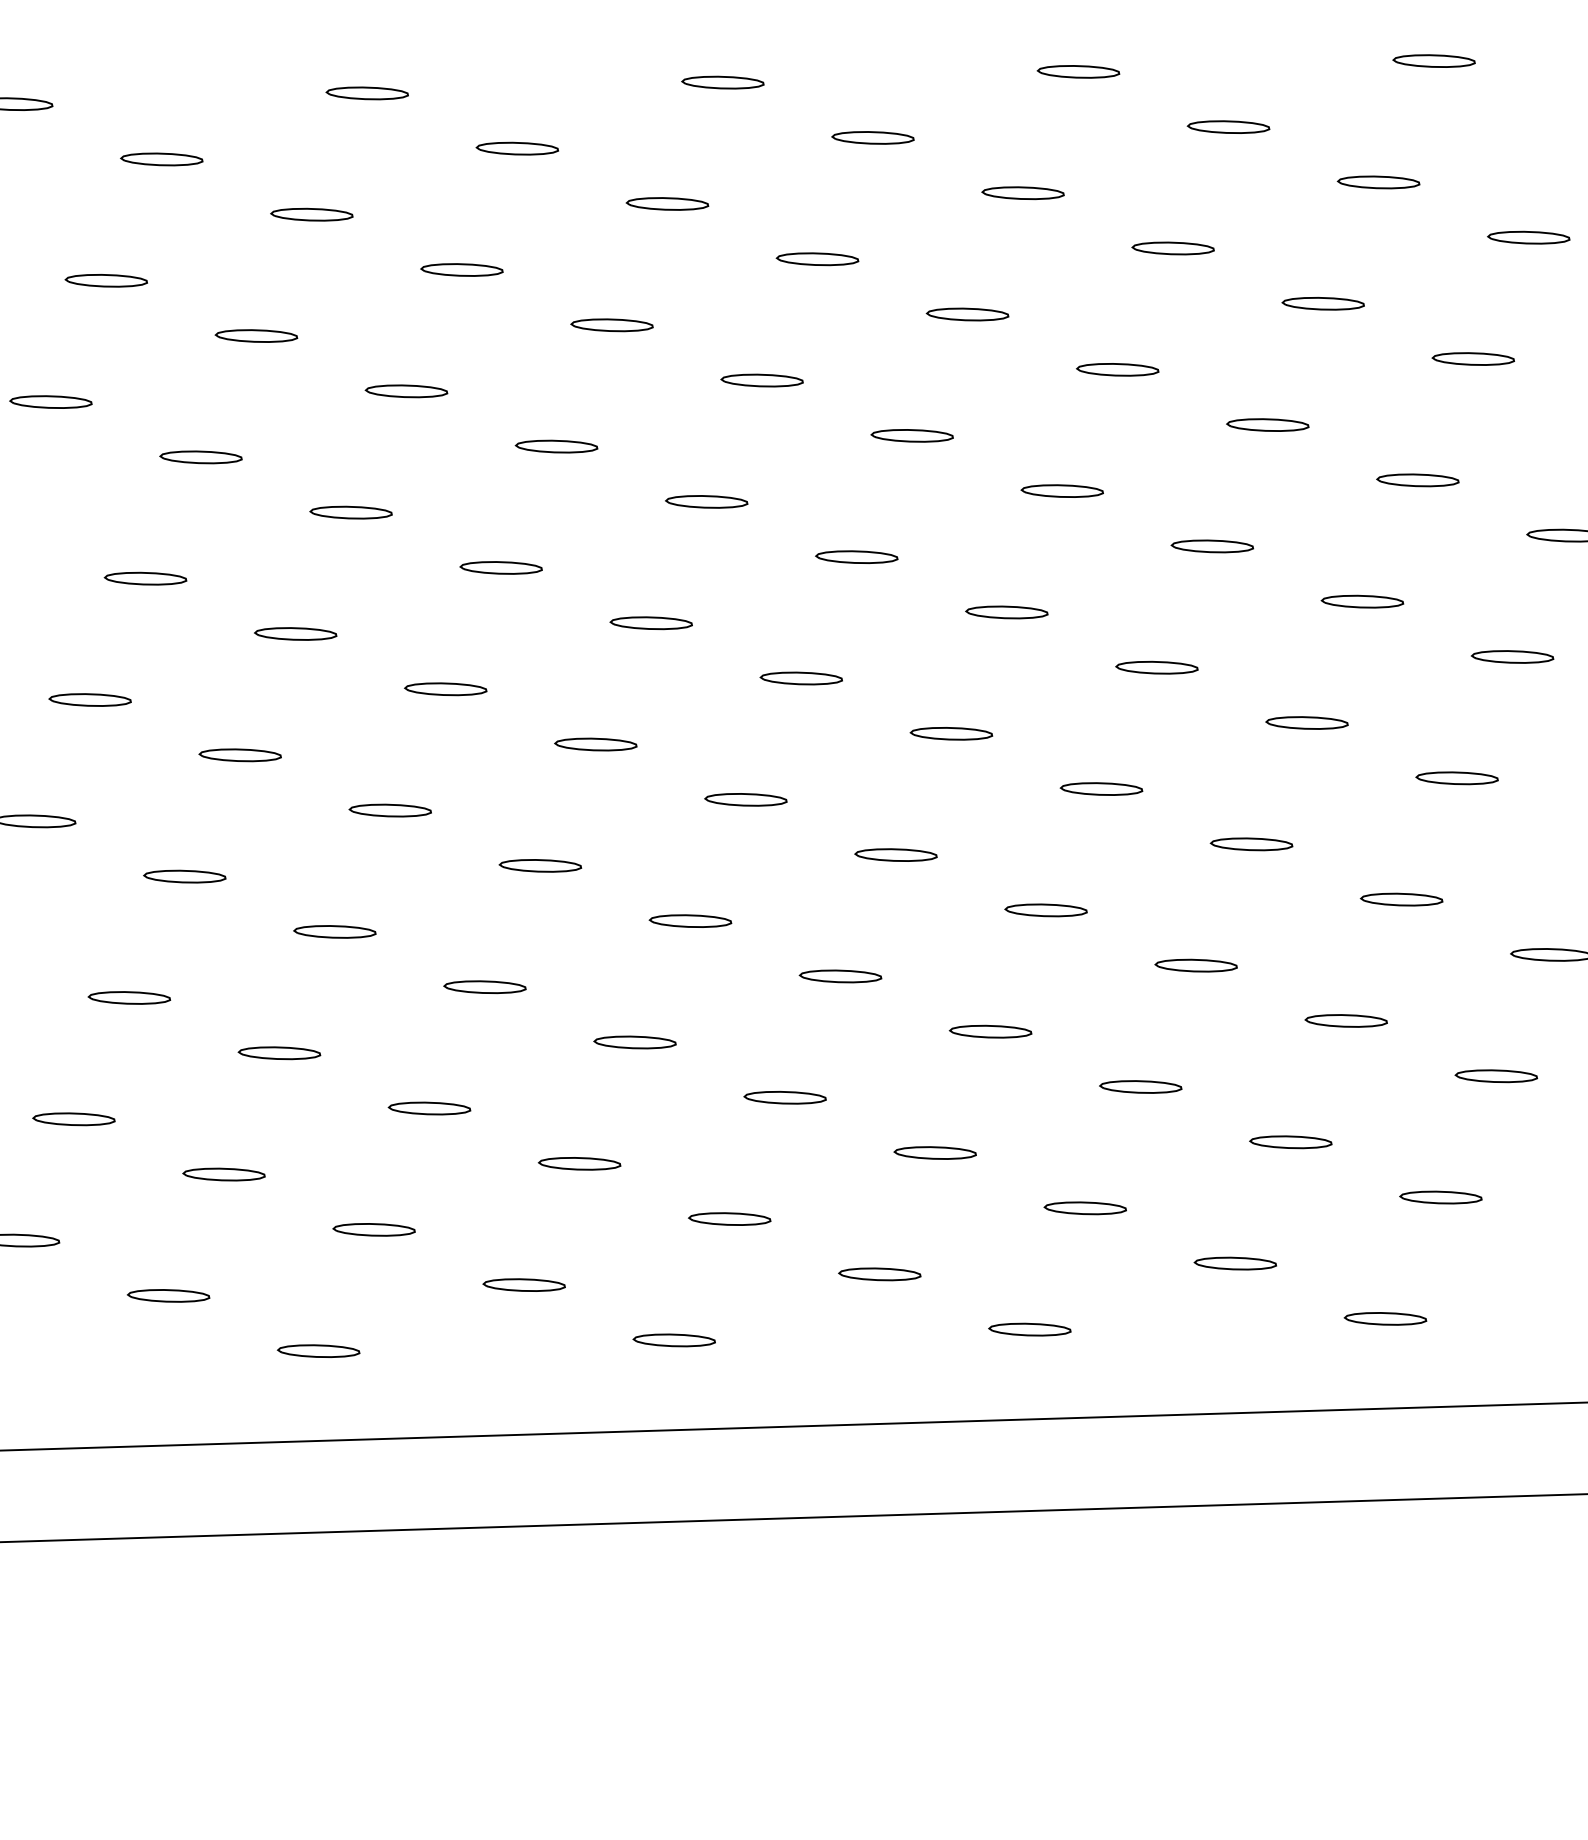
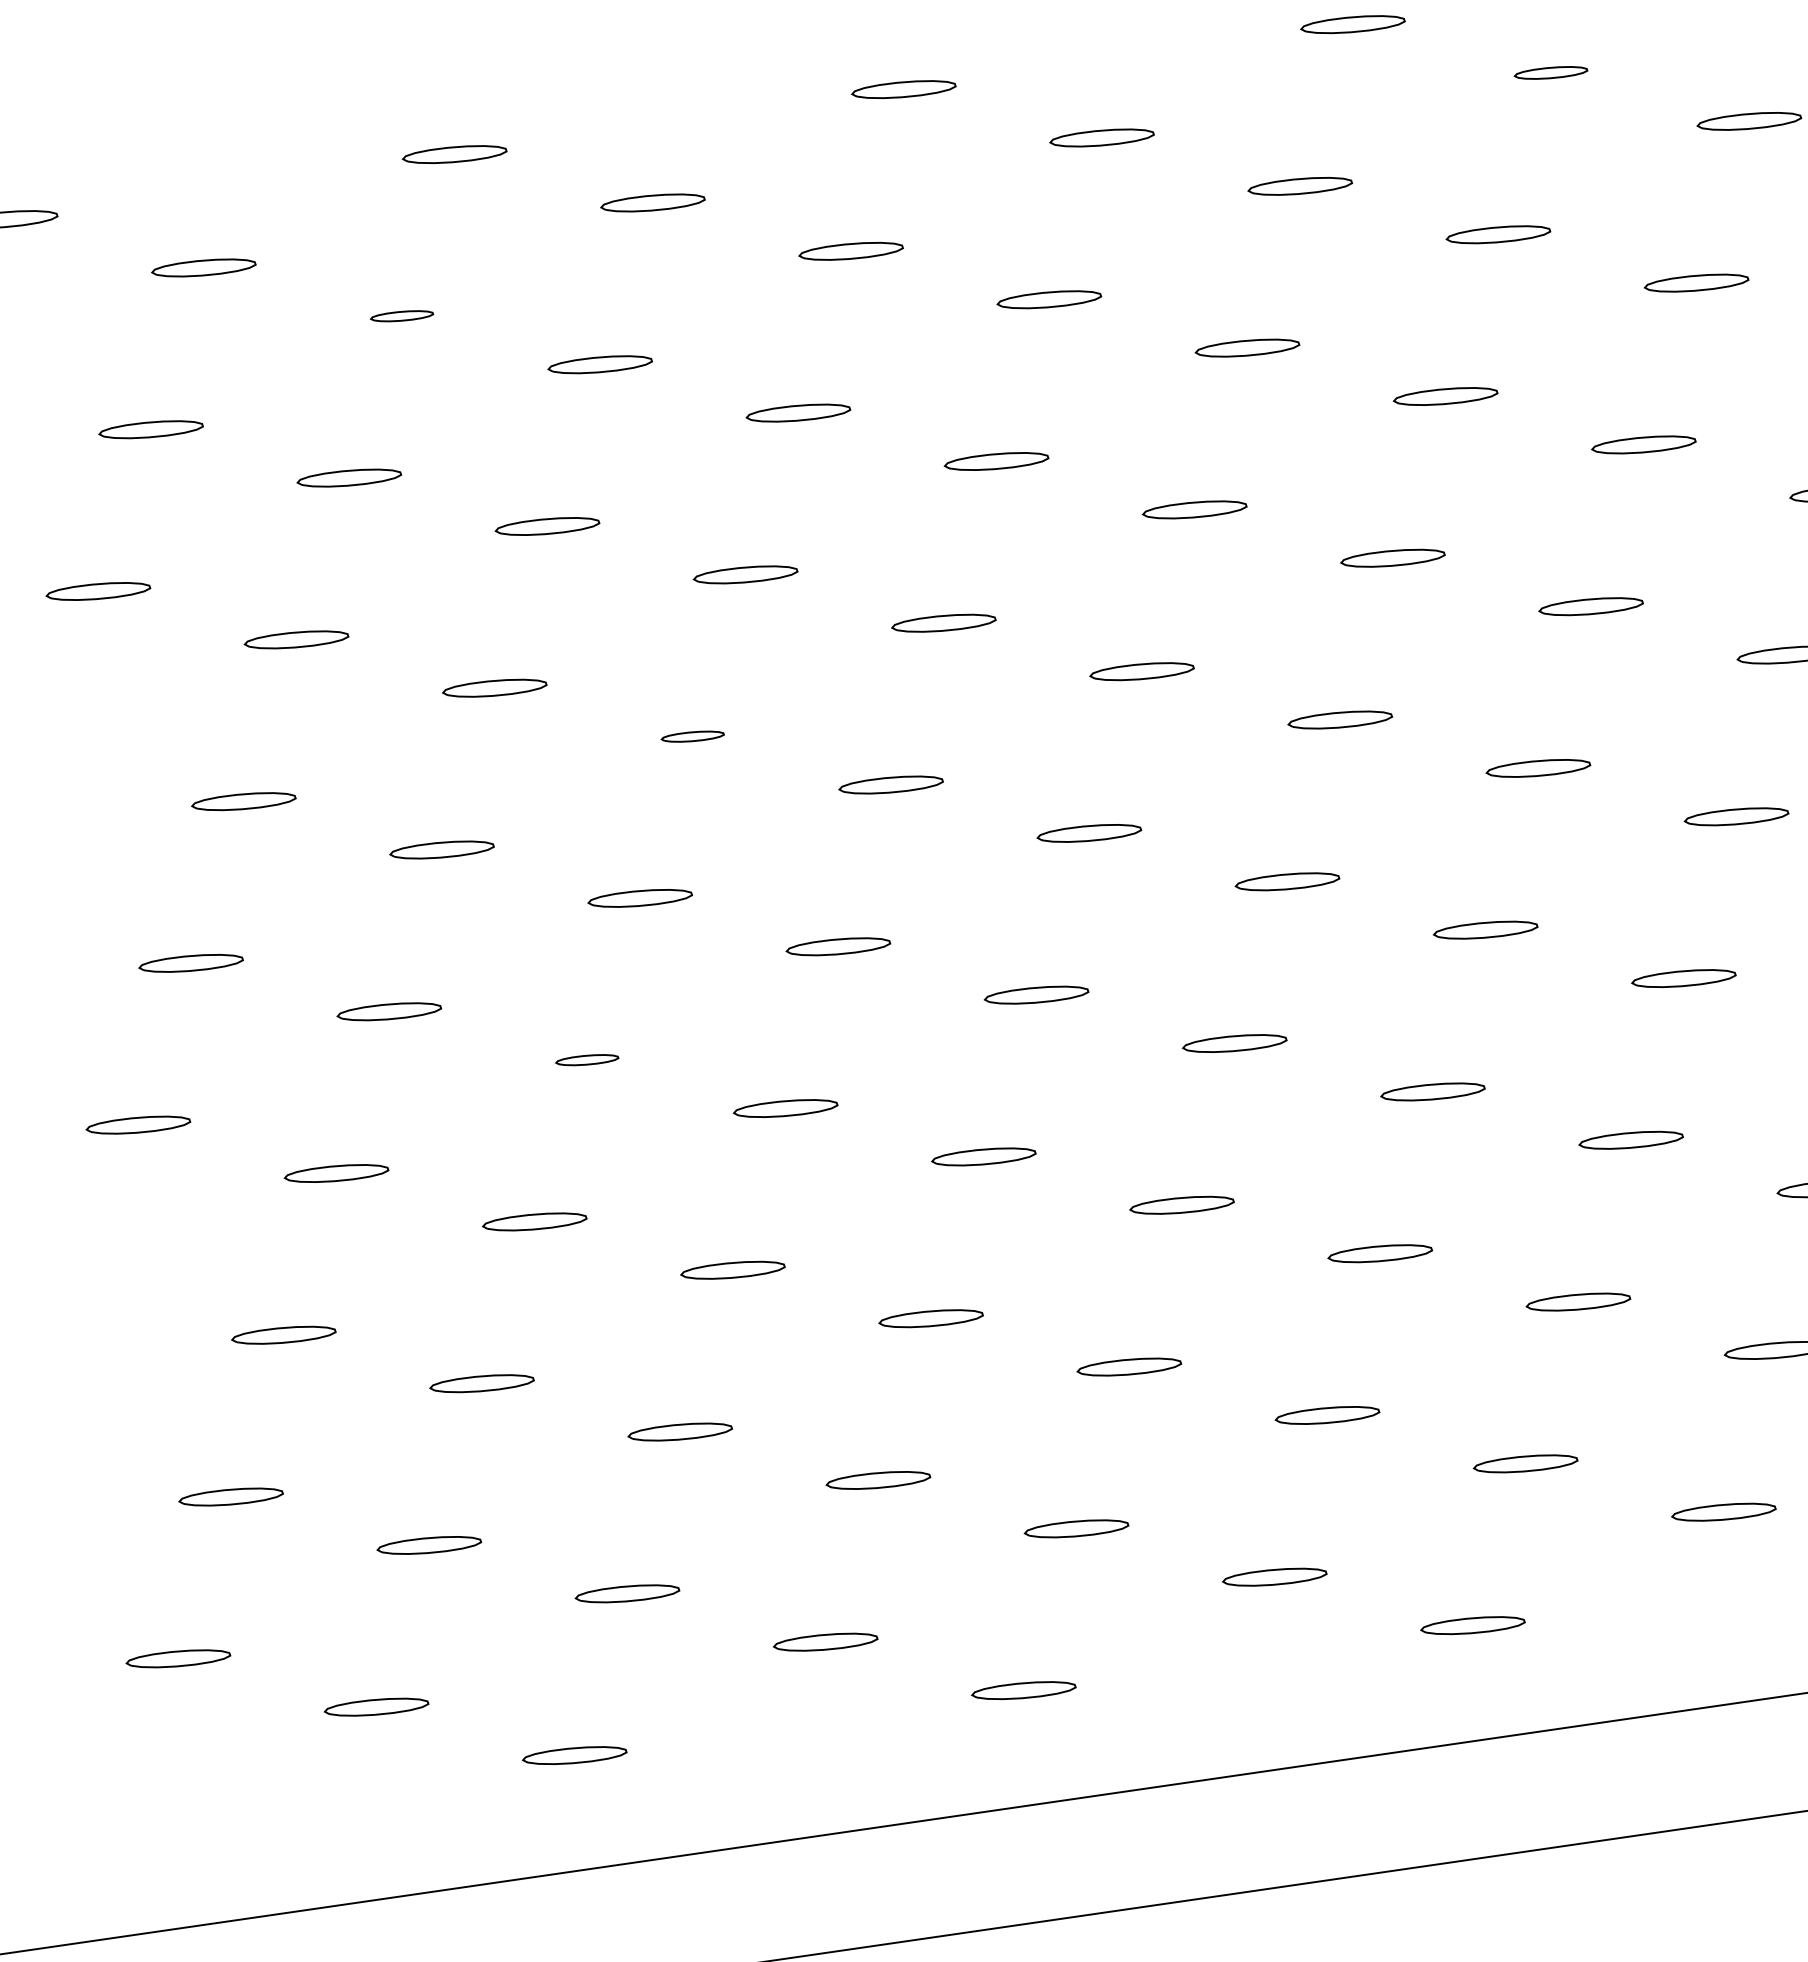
part: (1228, 126) -> (1550, 72), size x0.7
part: (311, 214) -> (401, 316), size x0.6
part: (500, 567) -> (691, 736), size x0.6
part: (389, 810) -> (586, 1060), size x0.6

